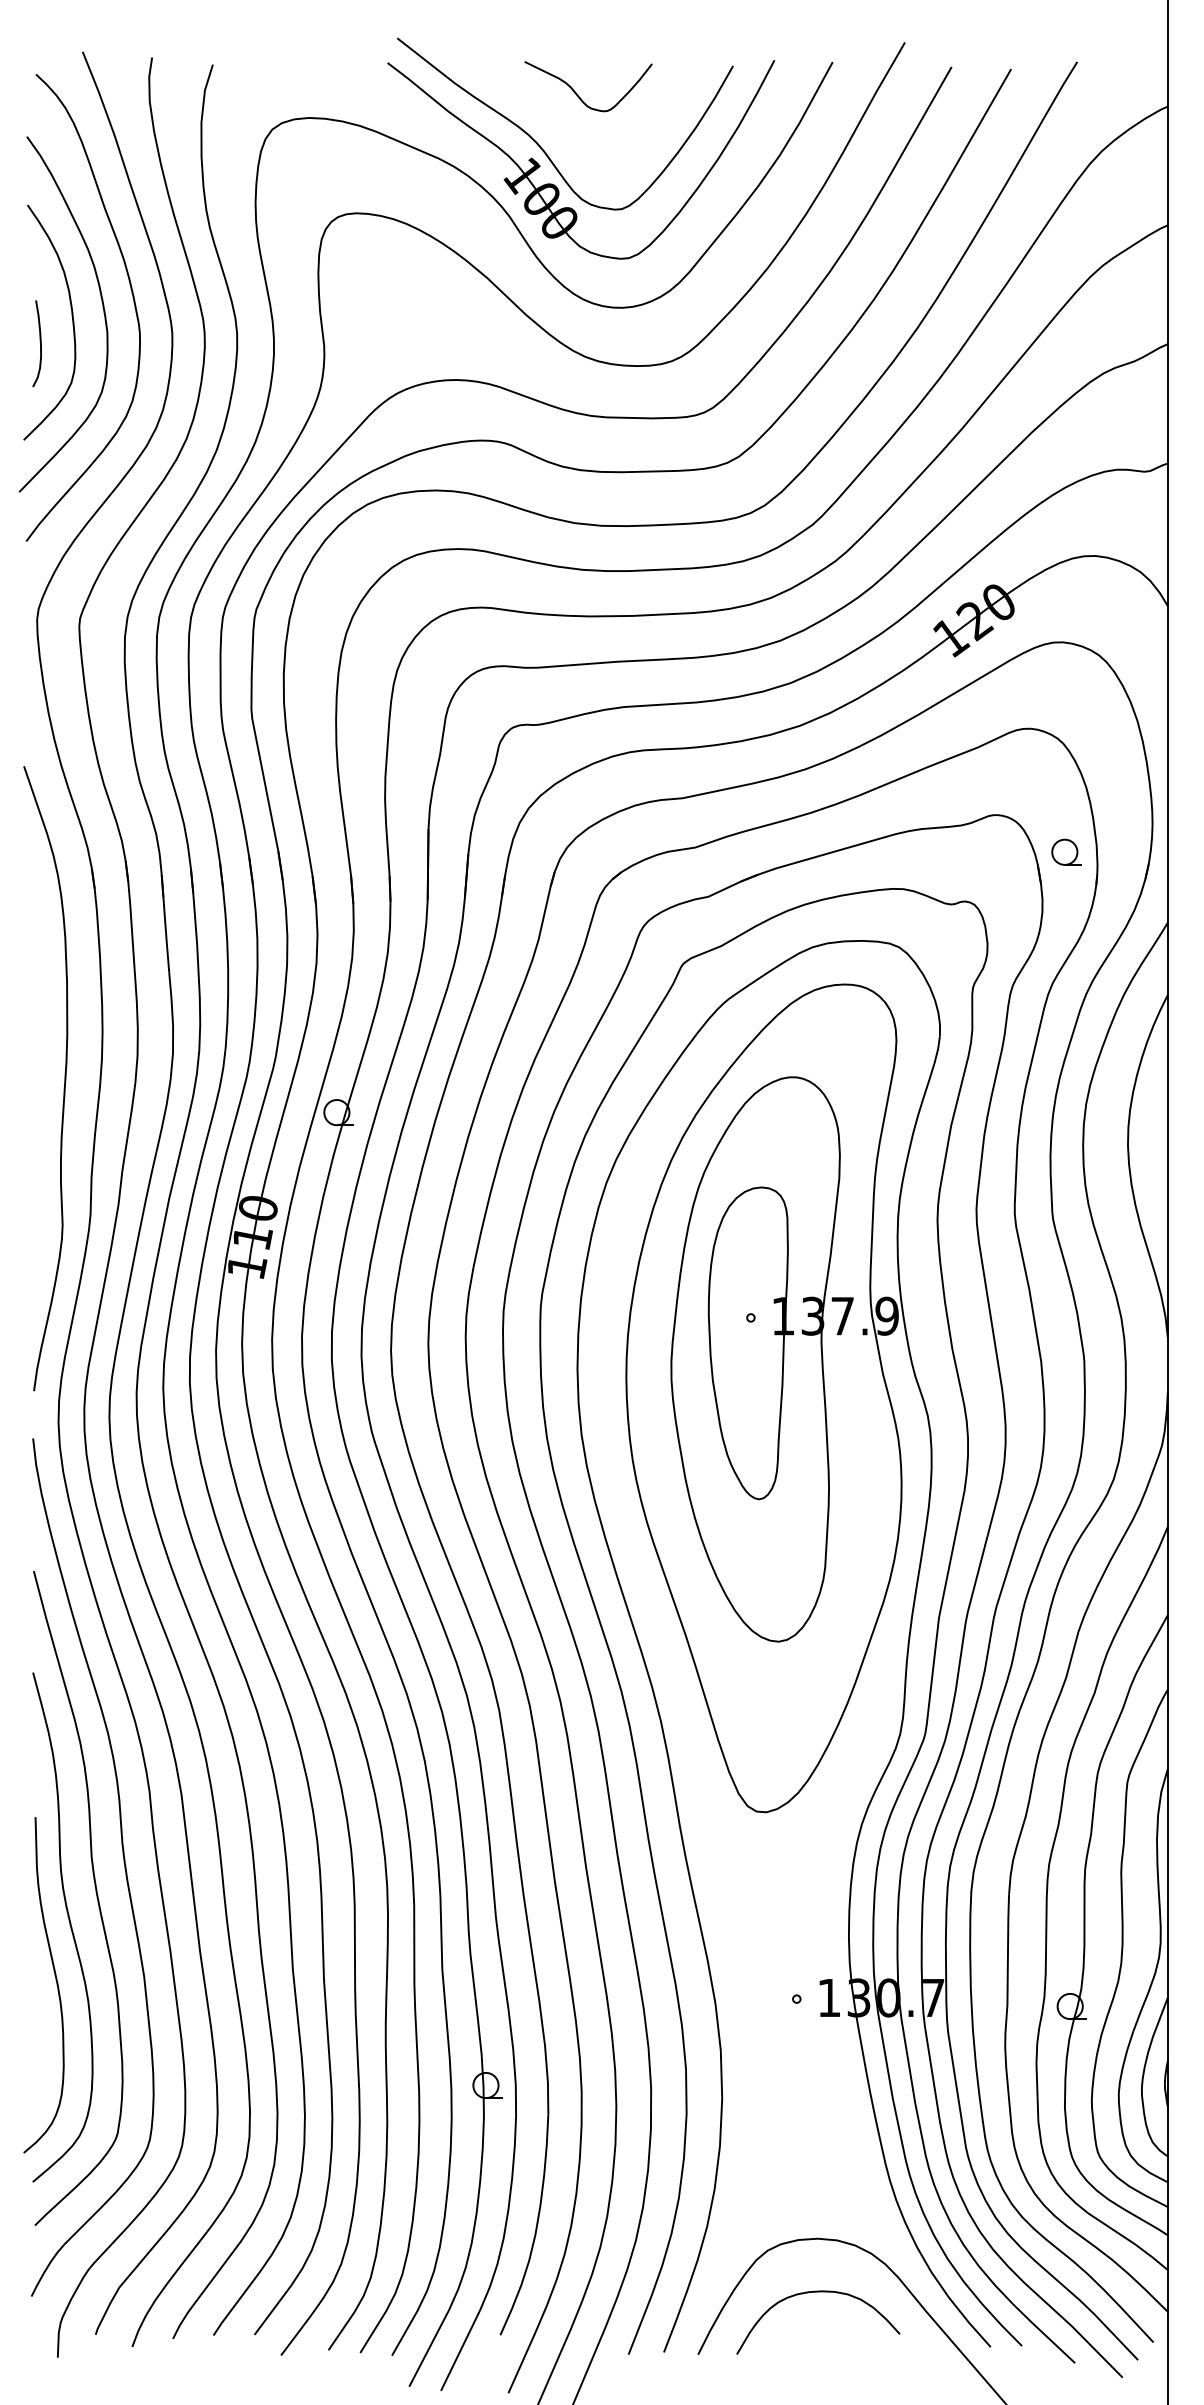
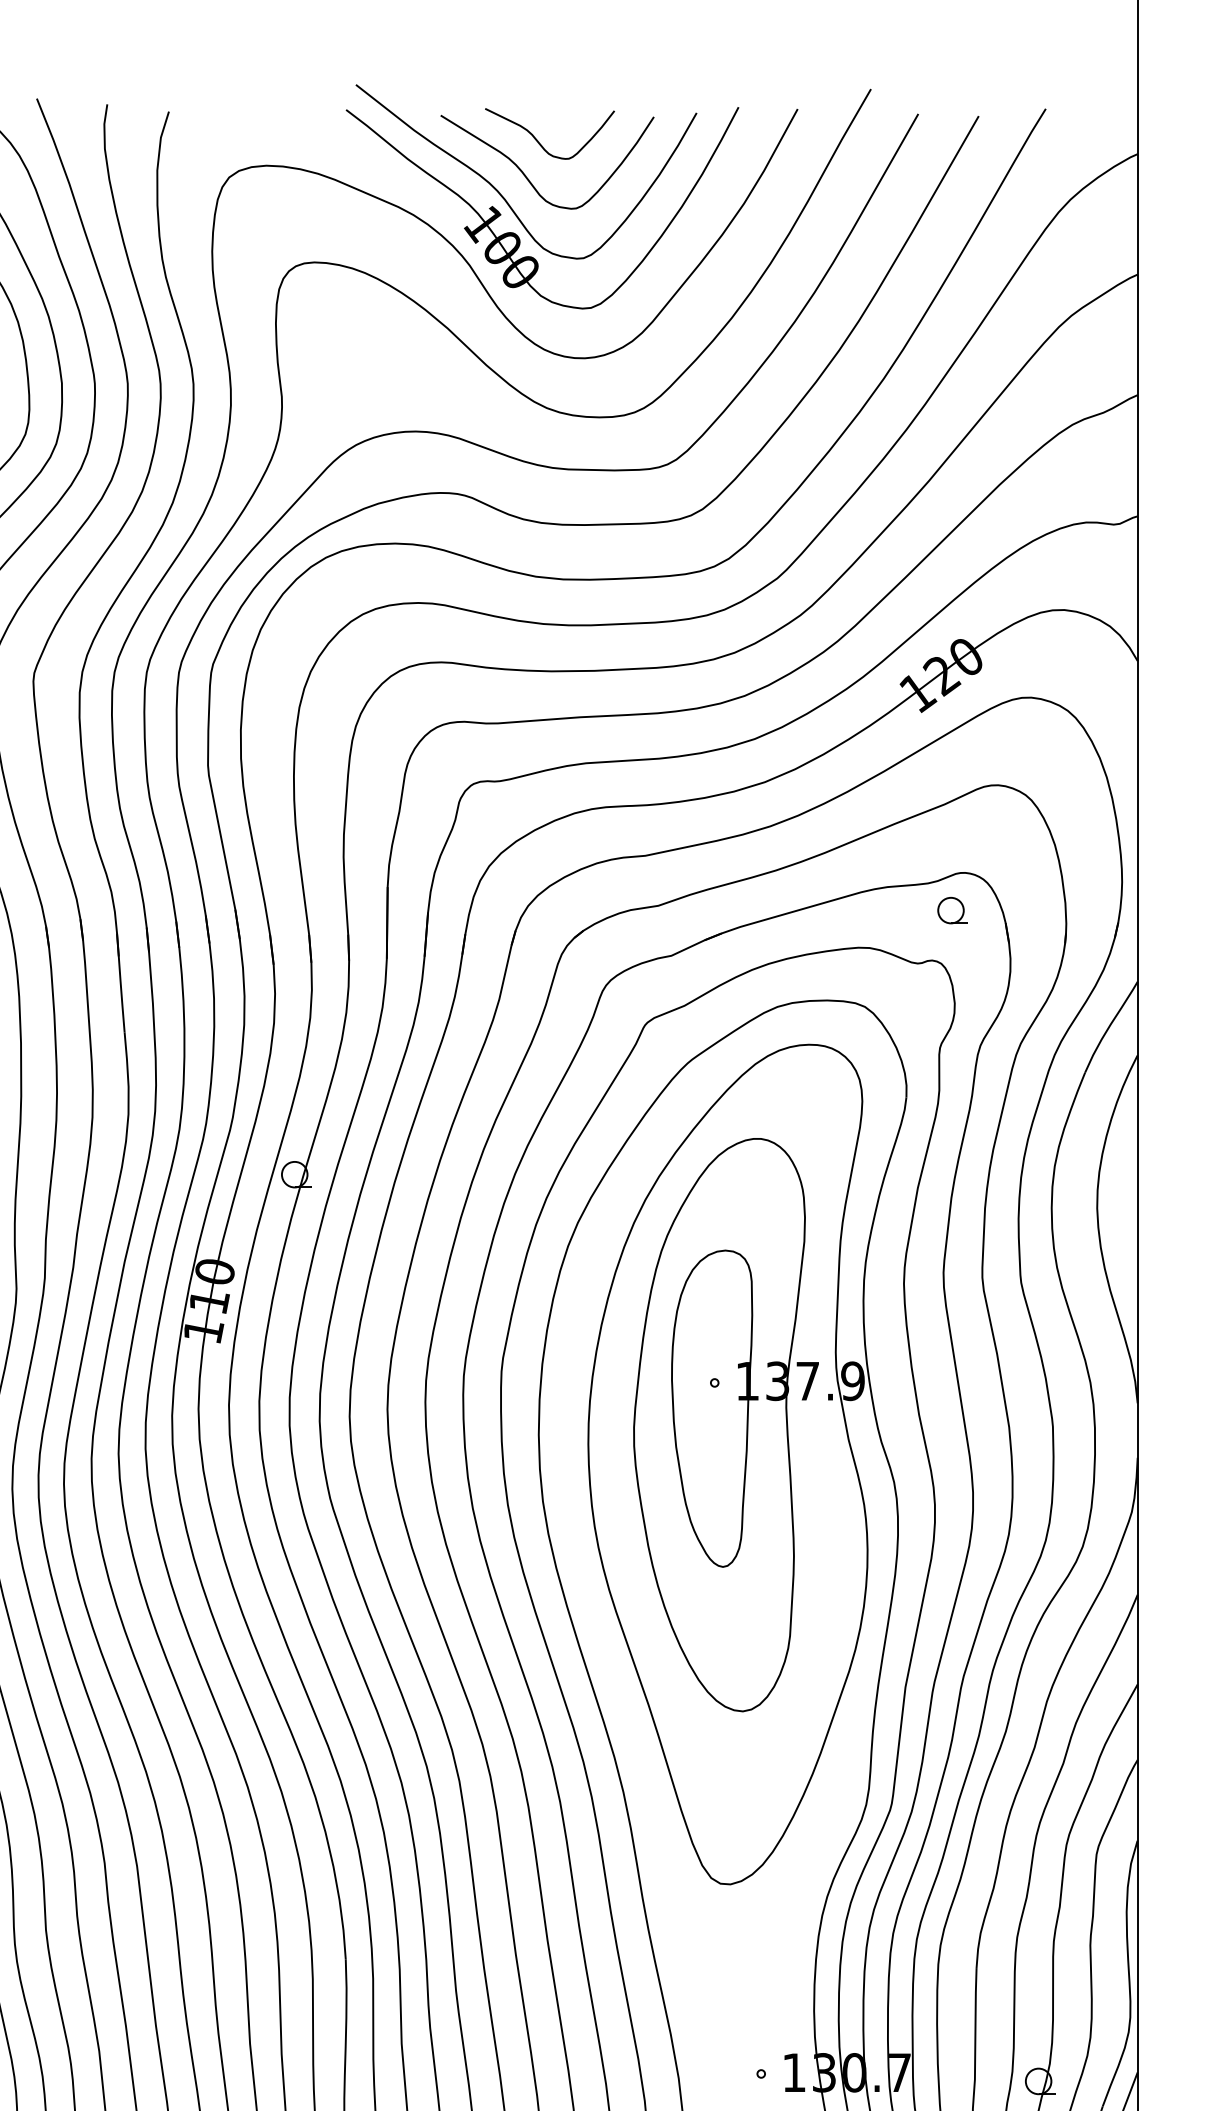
curve: (567, 130) -> (528, 178), added
part: (1066, 851) -> (952, 909), moved

